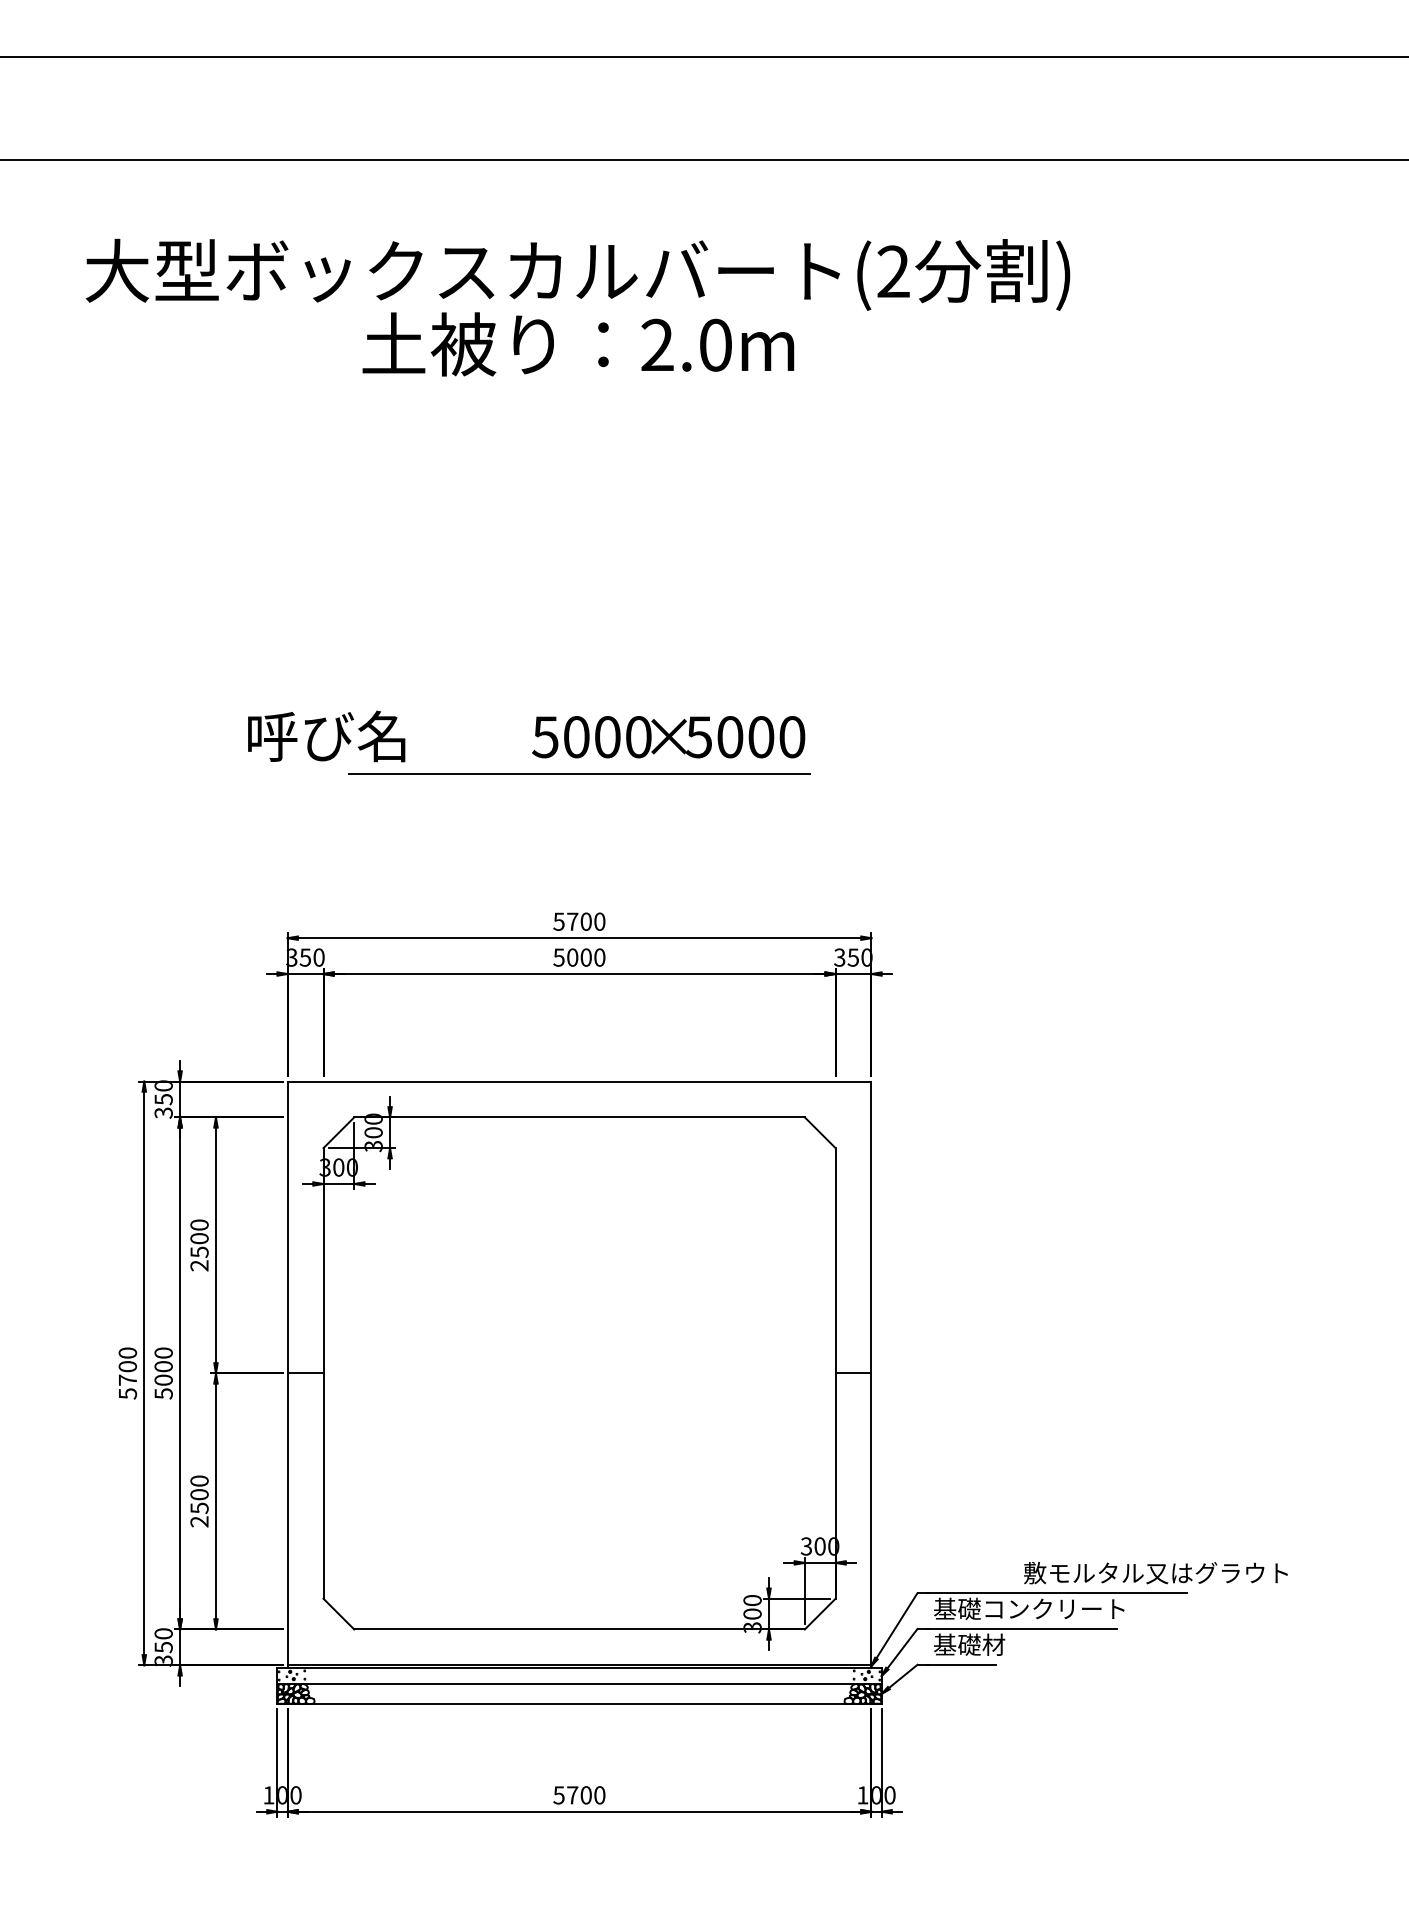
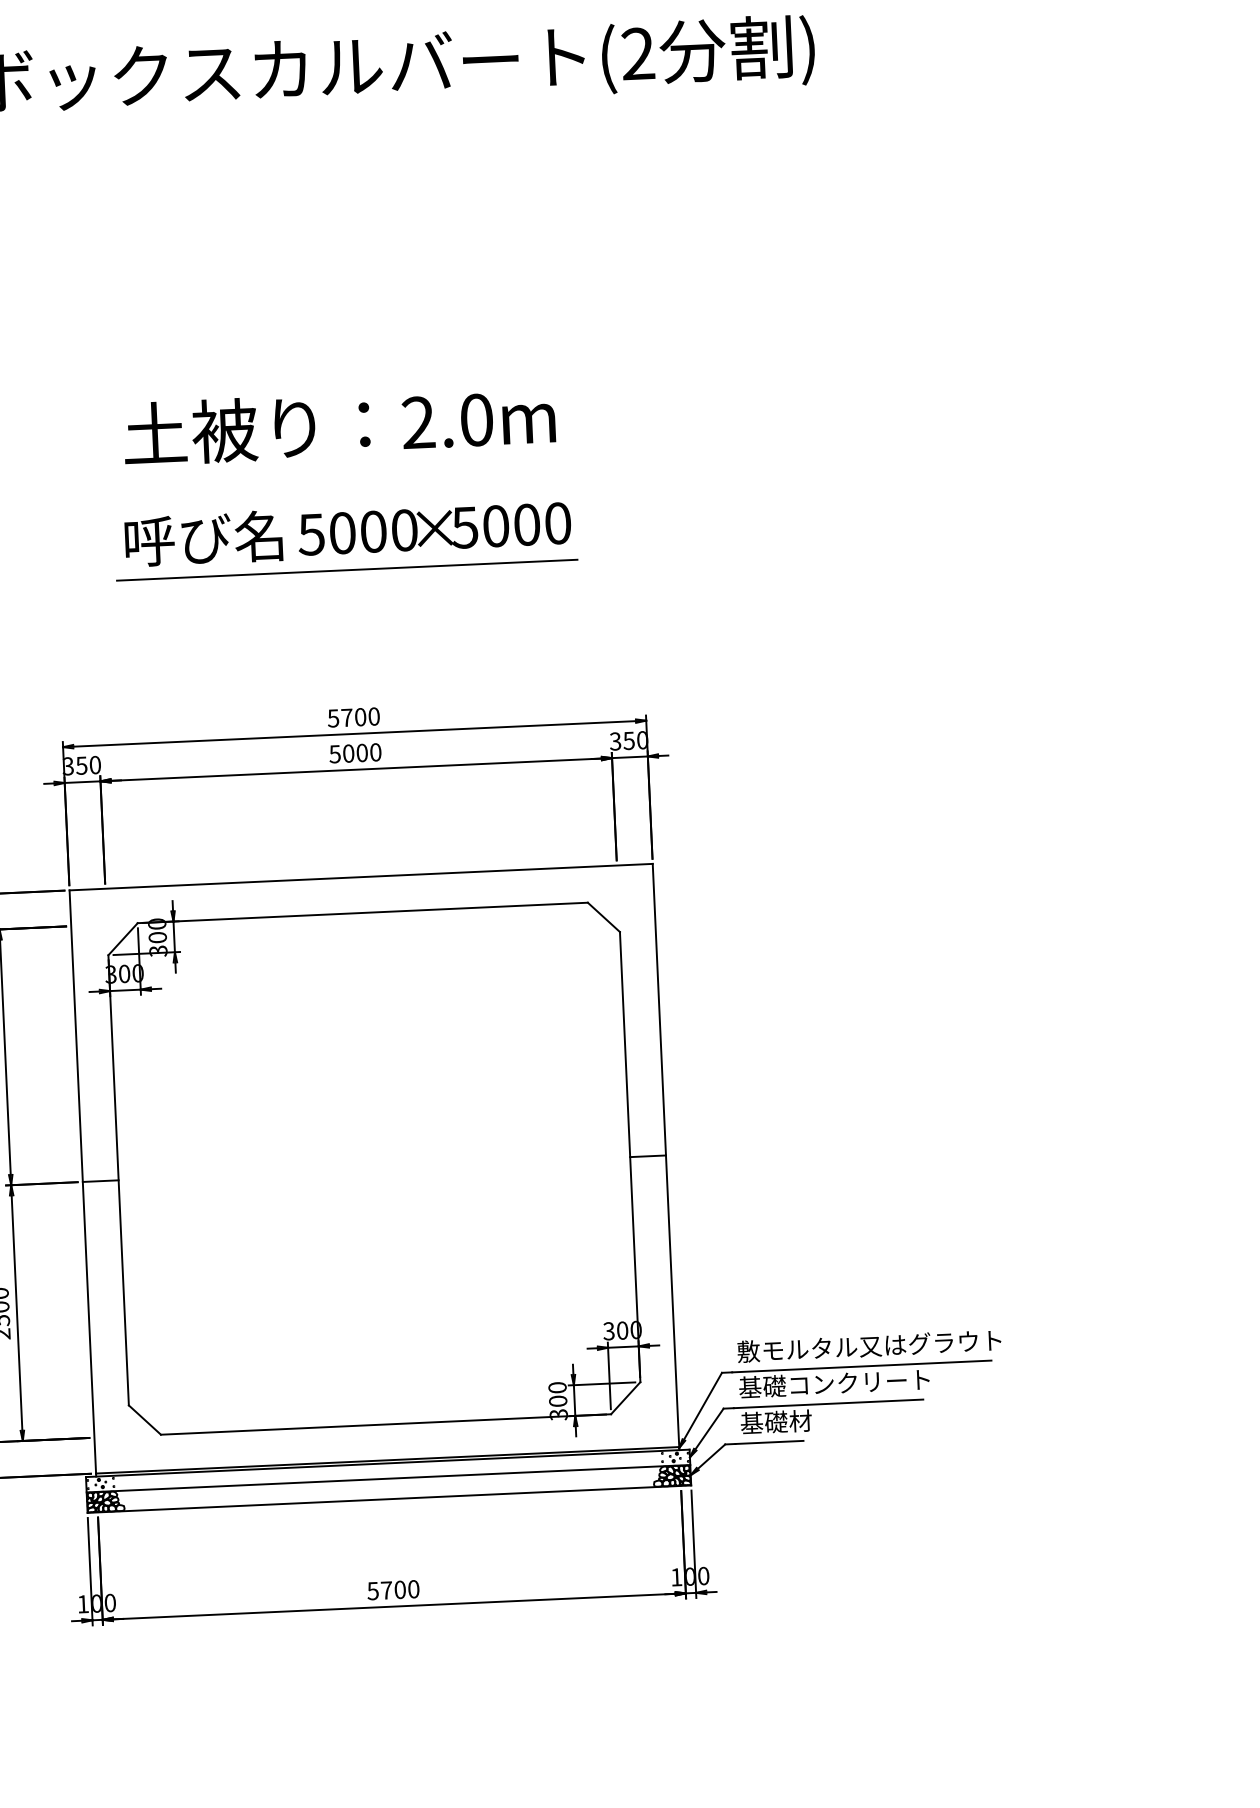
text: (578, 344) -> (339, 425), moved
text: (326, 736) -> (203, 538), moved
text: (1155, 1573) -> (868, 1346), moved

